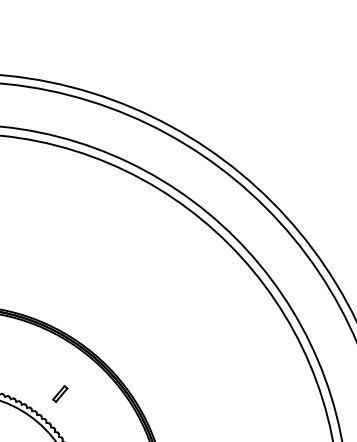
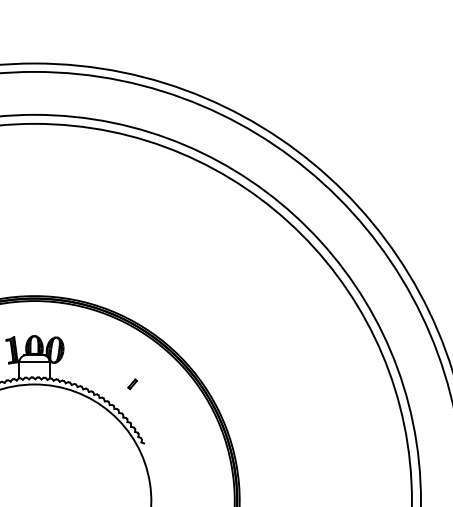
part: (60, 394) -> (132, 384), size x0.6

